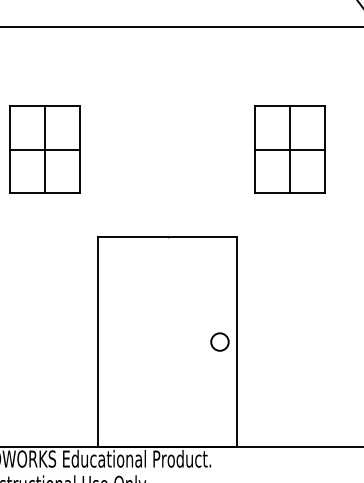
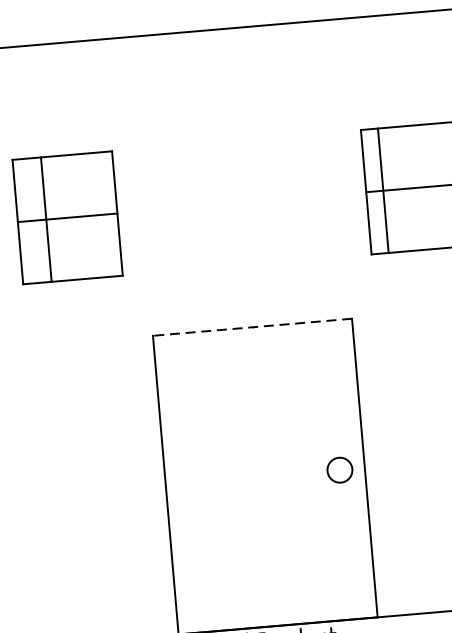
line: (45, 149) -> (46, 219), moved
line: (289, 149) -> (382, 190), moved
line: (167, 237) -> (252, 327), solid -> dashed

